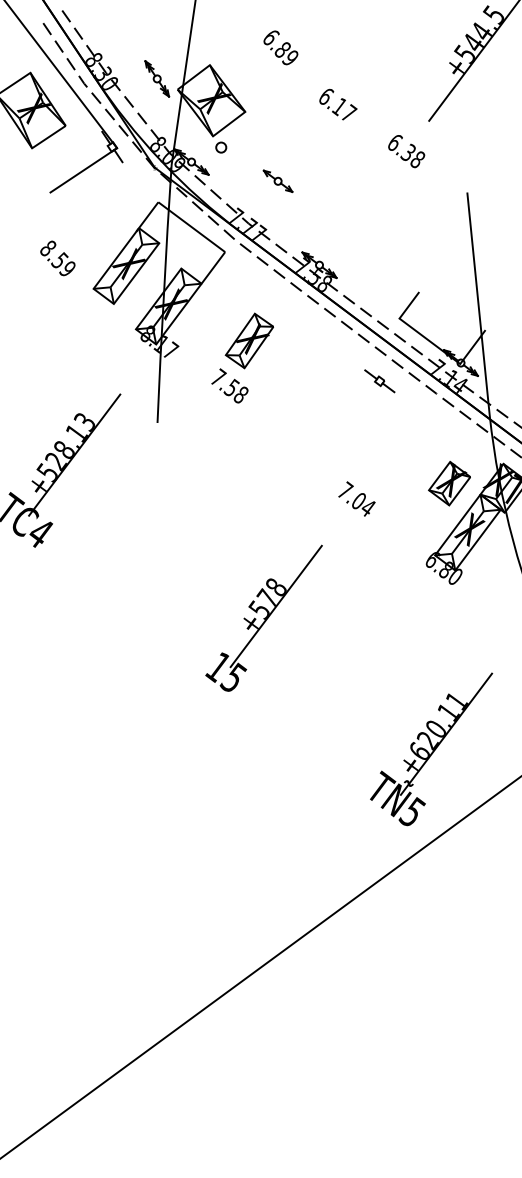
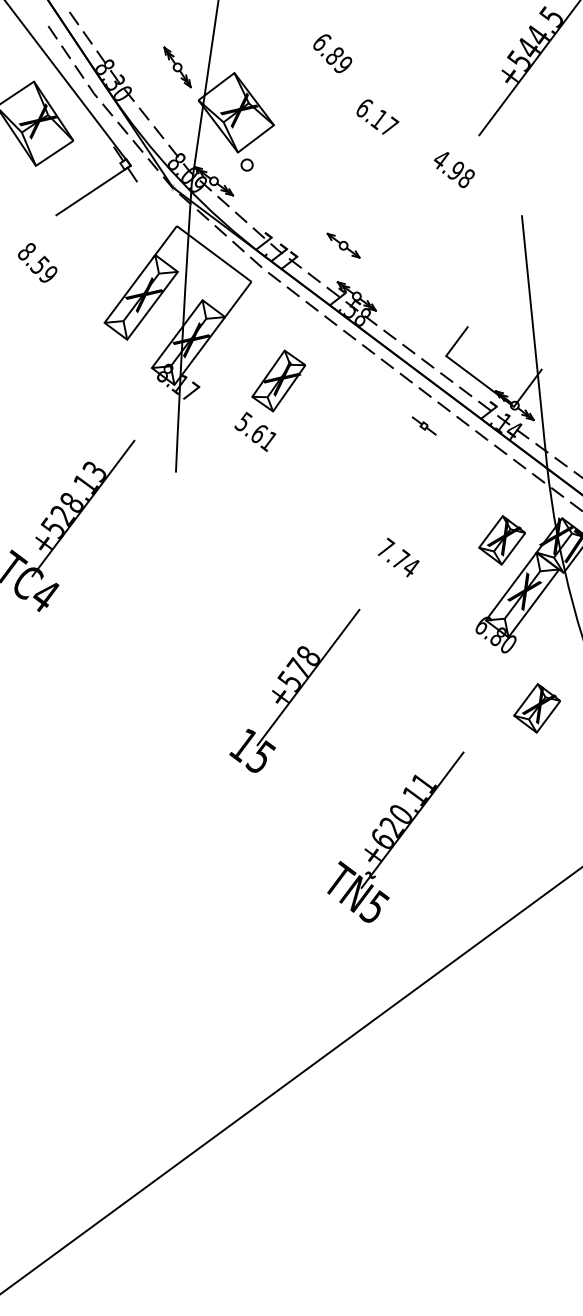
text: (280, 47) -> (332, 53), moved
part: (157, 79) -> (177, 67), moved
text: (401, 147) -> (448, 165), 6.38 -> 4.98
part: (278, 181) -> (343, 245), moved
text: (57, 258) -> (37, 262), moved
part: (380, 380) -> (424, 425), size x0.7
text: (228, 386) -> (255, 431), 7.58 -> 5.61
text: (359, 499) -> (401, 558), 7.04 -> 7.74
part: (480, 634) -> (536, 708), added
part: (431, 748) -> (395, 836), moved

